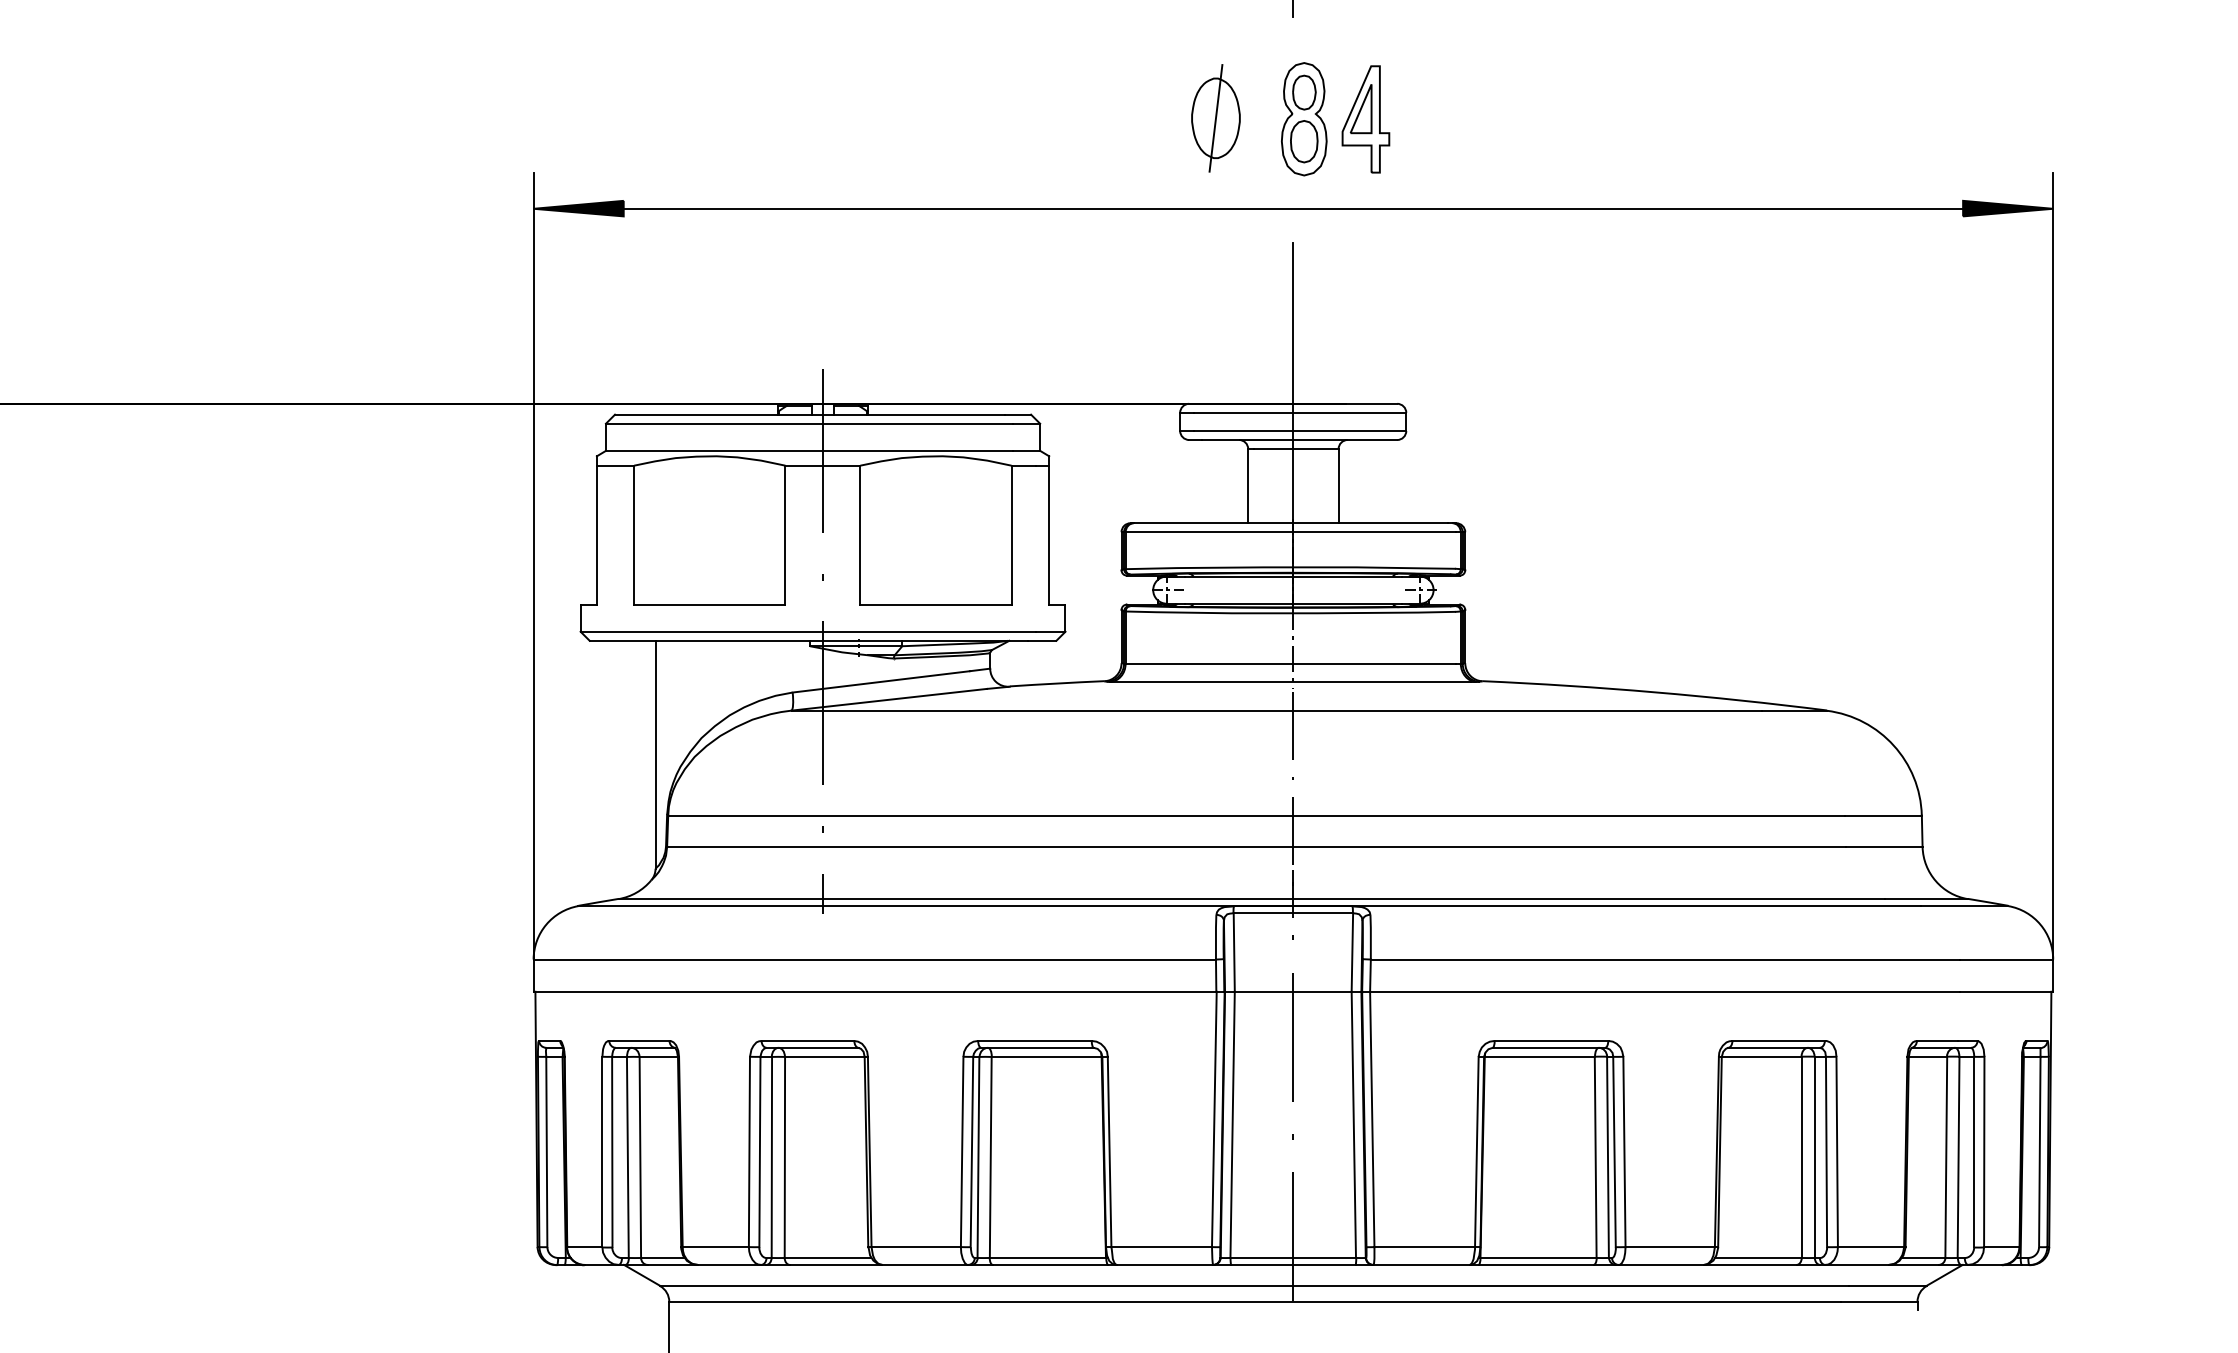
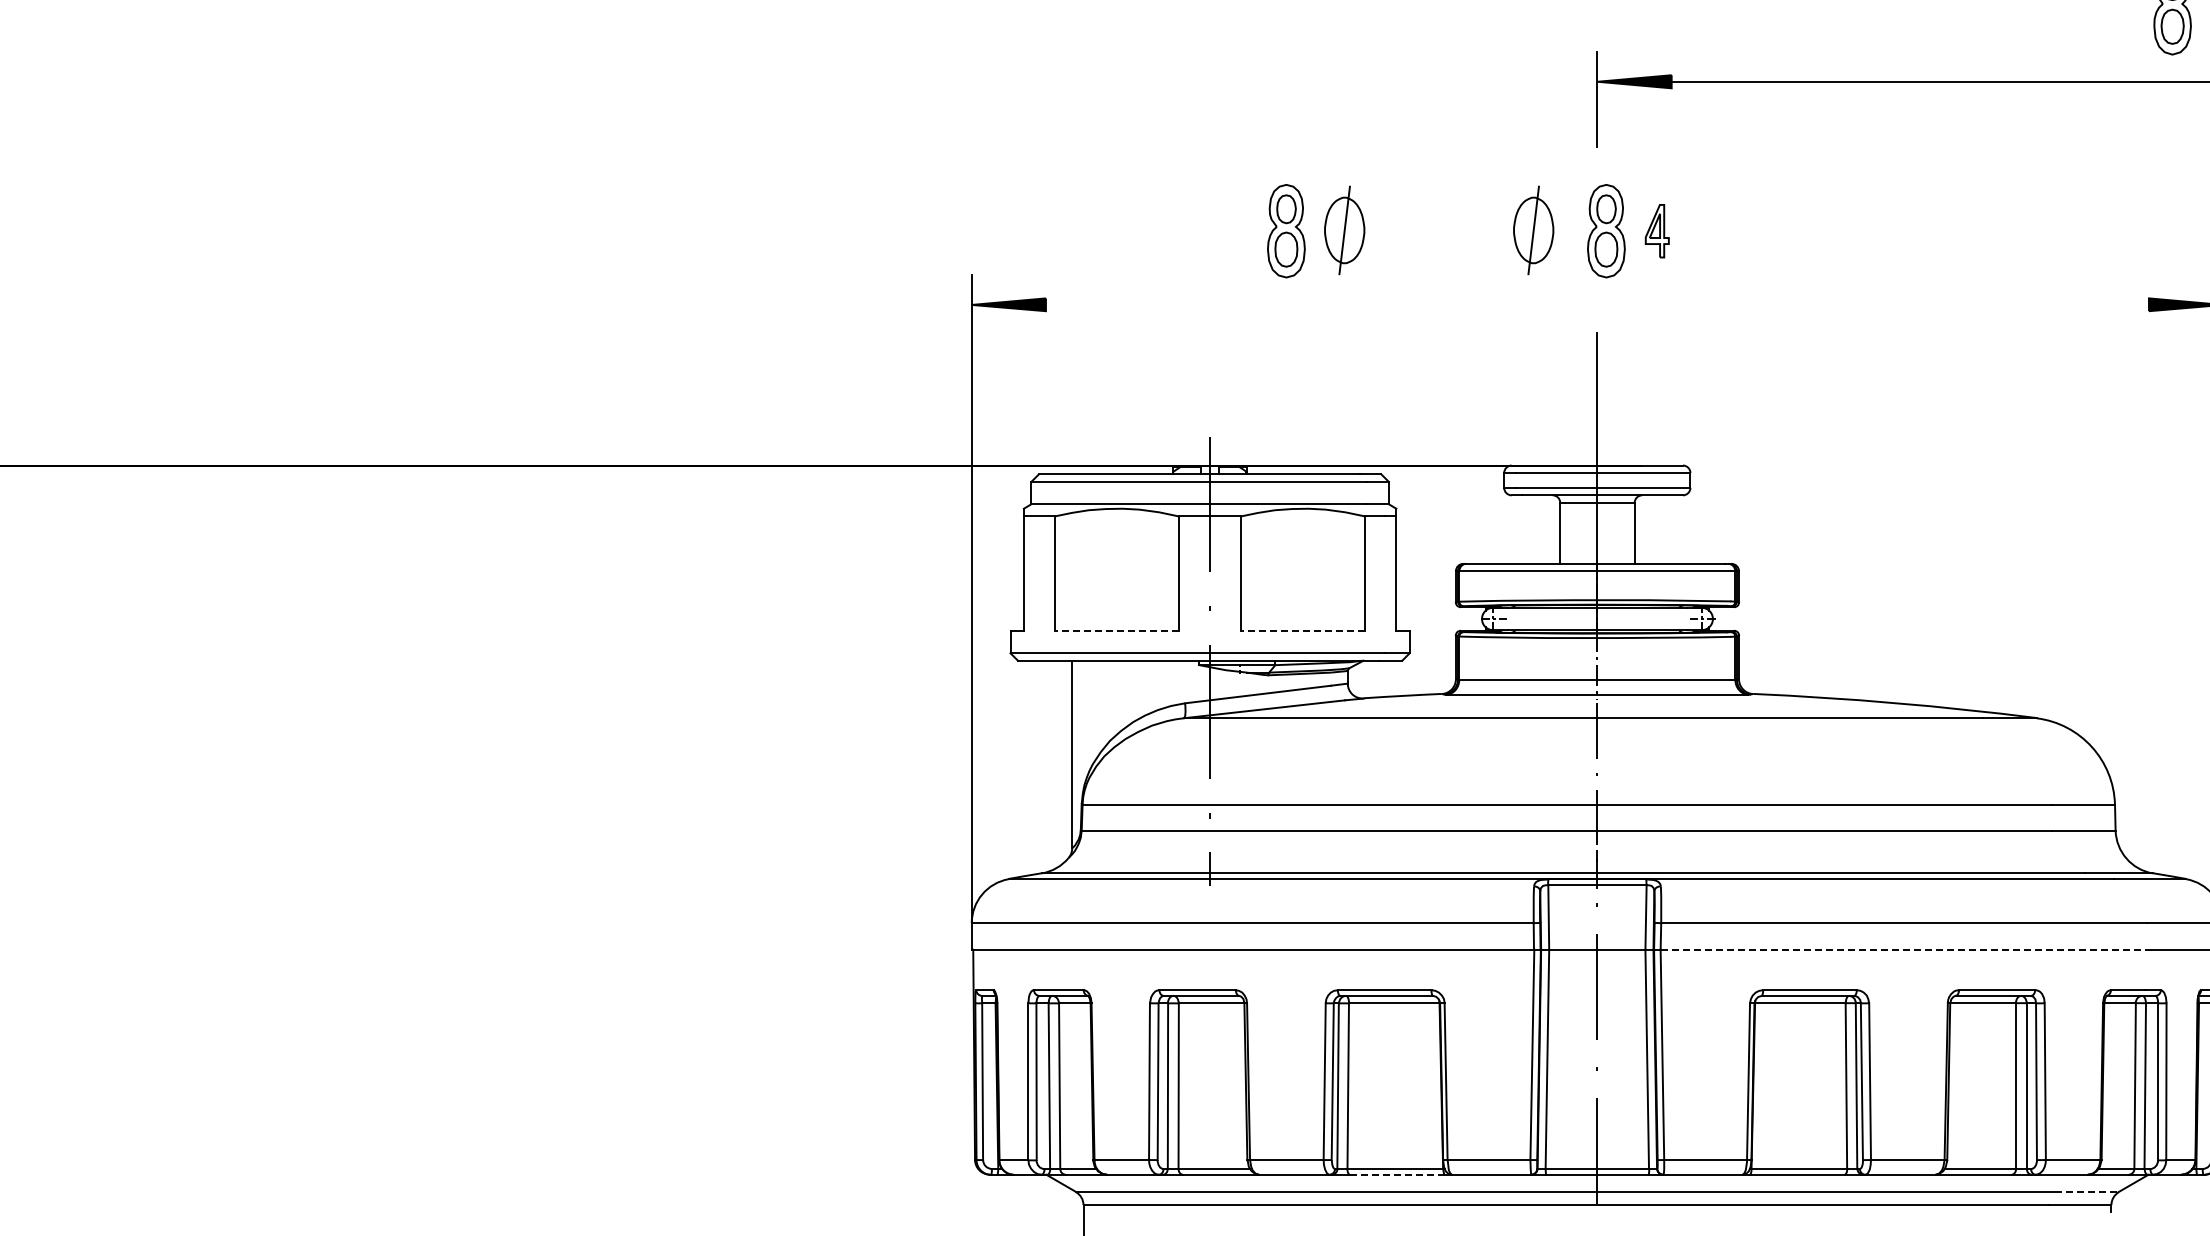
part: (986, 118) -> (1344, 230), added
part: (1366, 118) -> (1657, 230), size x0.6
part: (915, 119) -> (1286, 231), added
line: (1292, 208) -> (1596, 304), removed
line: (709, 604) -> (1116, 630), solid -> dashed
line: (935, 604) -> (1302, 630), solid -> dashed
line: (1665, 991) -> (1903, 949), solid -> dashed
line: (1050, 1264) -> (1397, 1174), solid -> dashed
line: (1888, 1285) -> (2087, 1191), solid -> dashed

